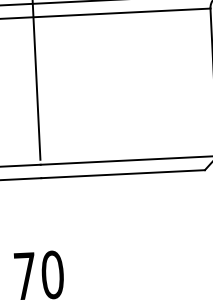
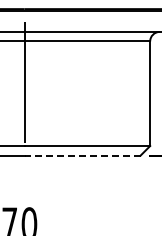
line: (122, 174) -> (82, 155), solid -> dashed

